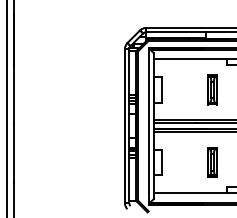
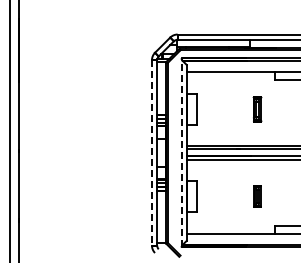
part: (212, 90) -> (257, 109), size x0.7
line: (124, 125) -> (151, 152), solid -> dashed
line: (149, 125) -> (181, 152), solid -> dashed
part: (212, 162) -> (257, 196), size x0.6

